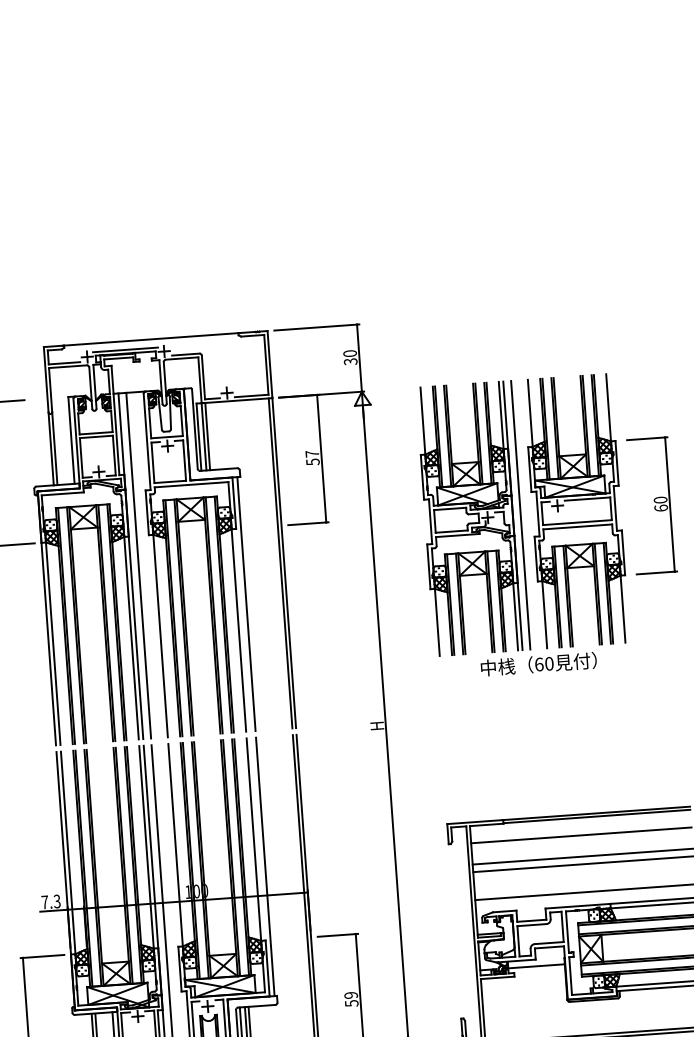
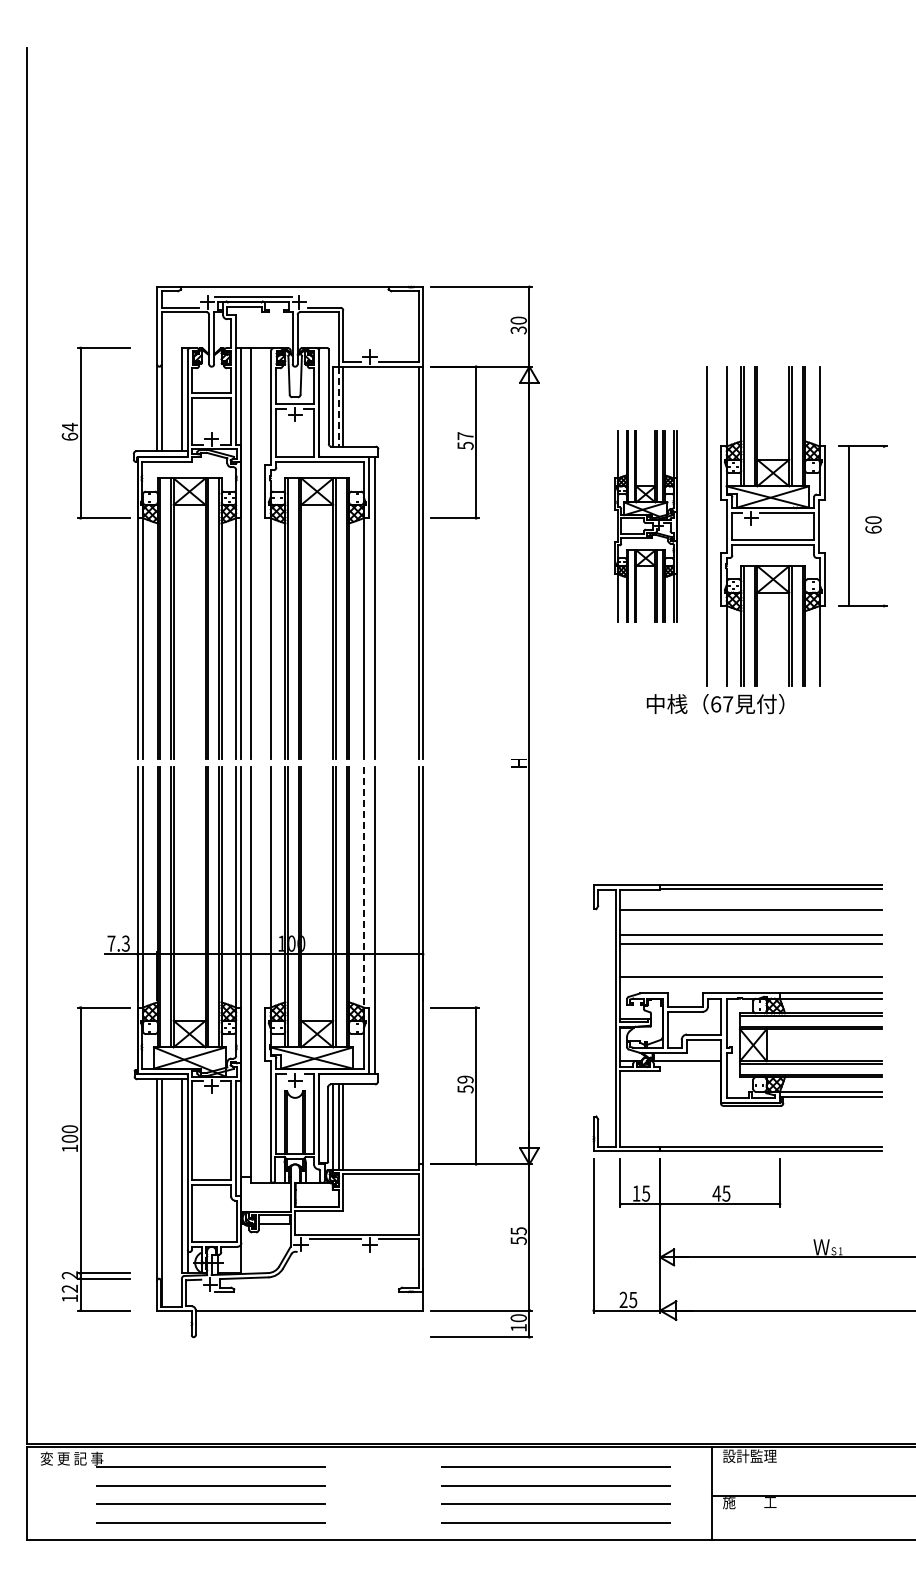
line: (203, 436) -> (338, 406), solid -> dashed
line: (670, 504) -> (849, 526), moved
part: (469, 519) -> (645, 526), size x0.6
text: (549, 663) -> (728, 704), 60 -> 67
line: (253, 839) -> (363, 887), solid -> dashed

